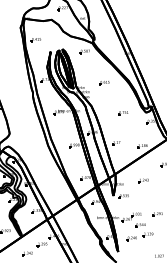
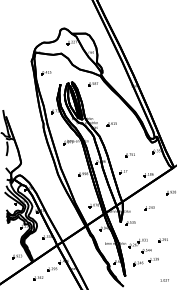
part: (103, 83) -> (111, 124), moved
part: (122, 113) -> (129, 155), moved

